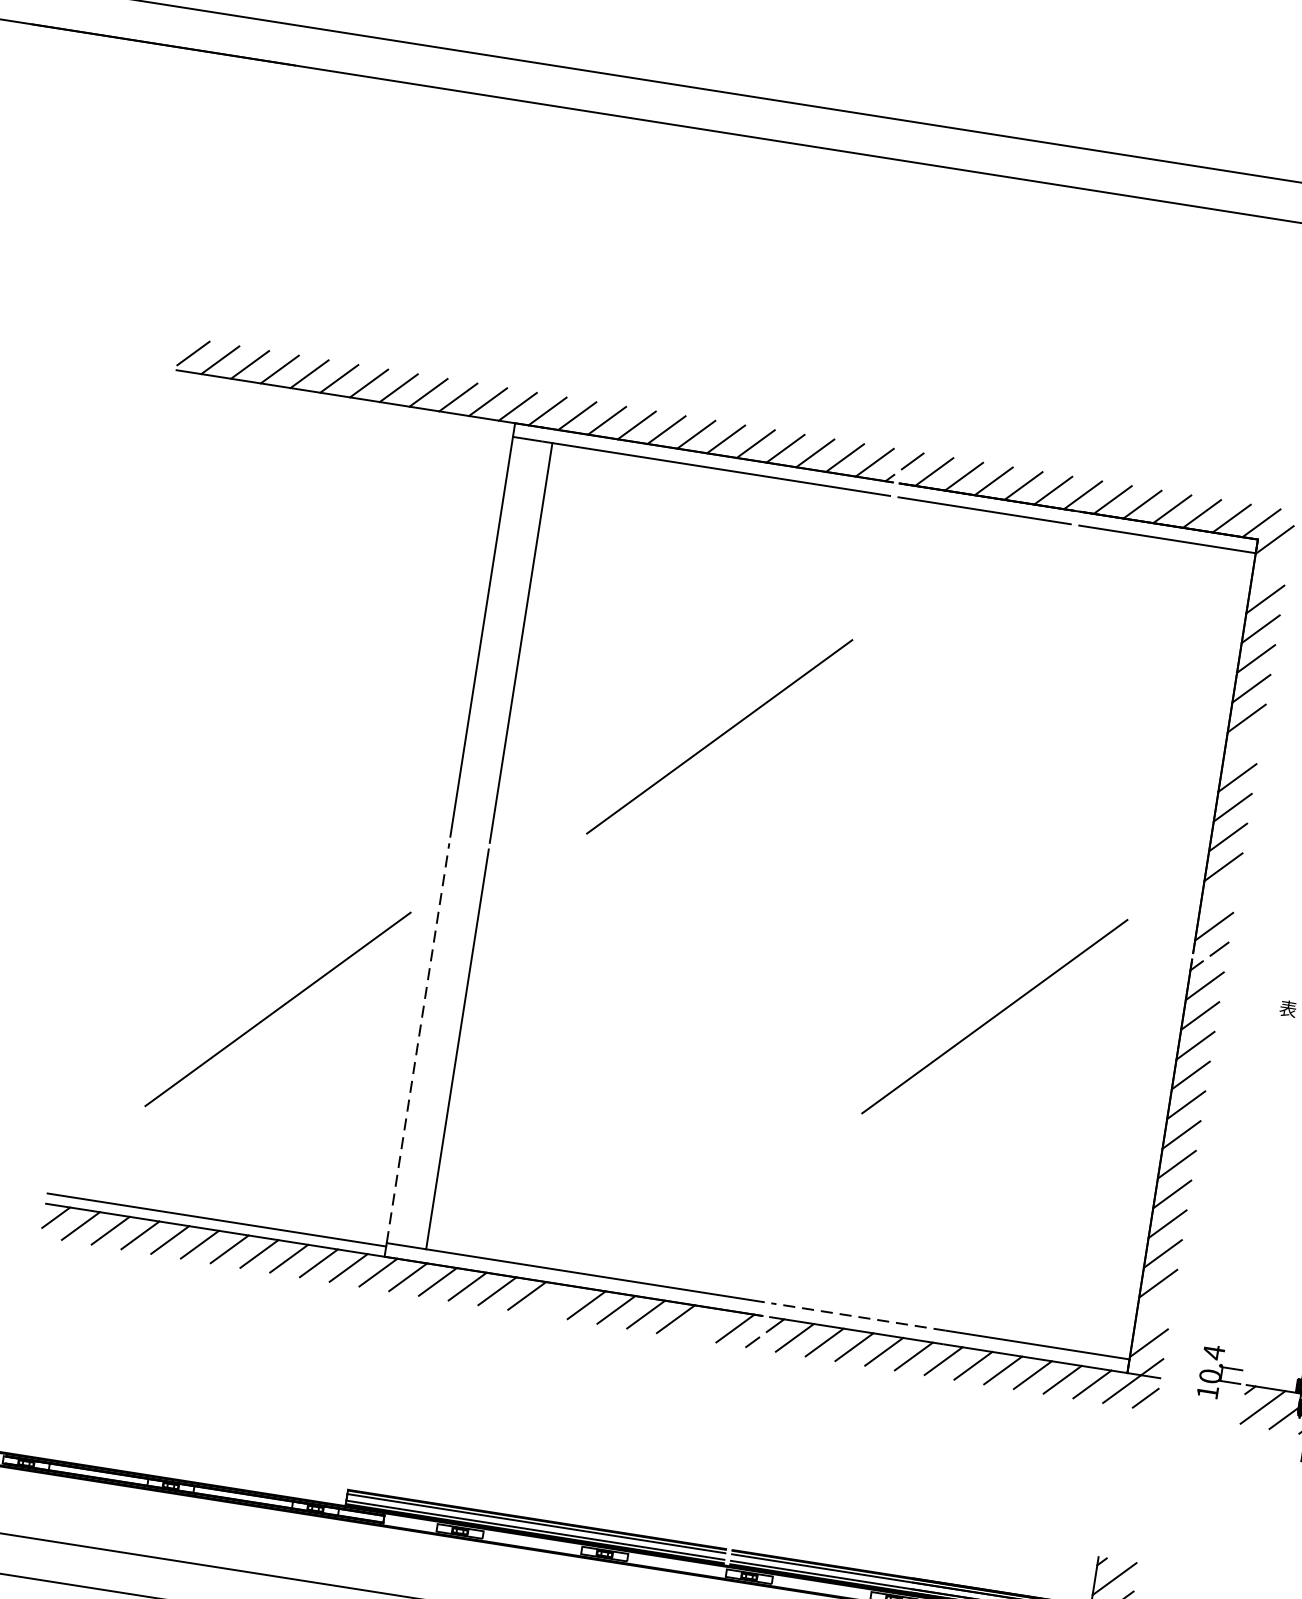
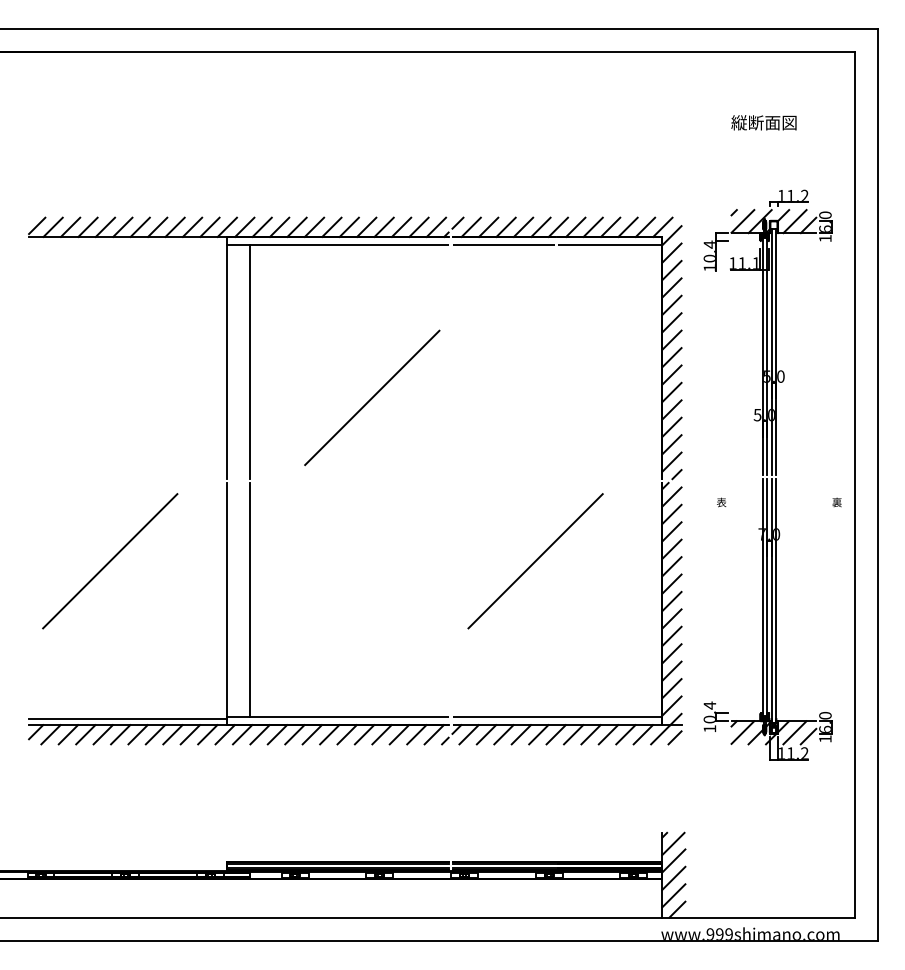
line: (1269, 568) -> (671, 252), added
line: (1241, 747) -> (671, 357), added
line: (1218, 896) -> (671, 444), added
line: (278, 1009) -> (110, 561), moved
line: (994, 1017) -> (535, 561), moved
line: (418, 1042) -> (227, 599), dashed -> solid
line: (556, 1300) -> (329, 734), added
line: (1152, 1313) -> (671, 688), added
line: (858, 1317) -> (503, 717), dashed -> solid
line: (705, 1323) -> (416, 734), added

